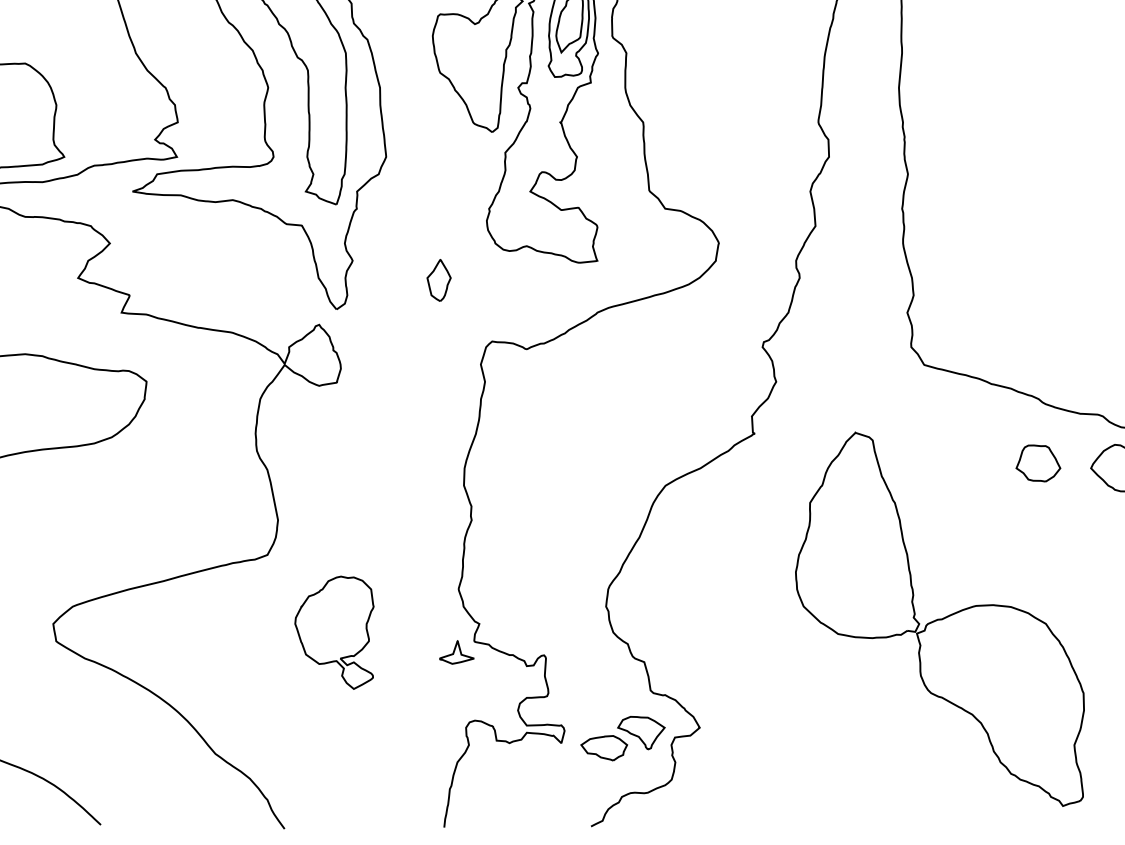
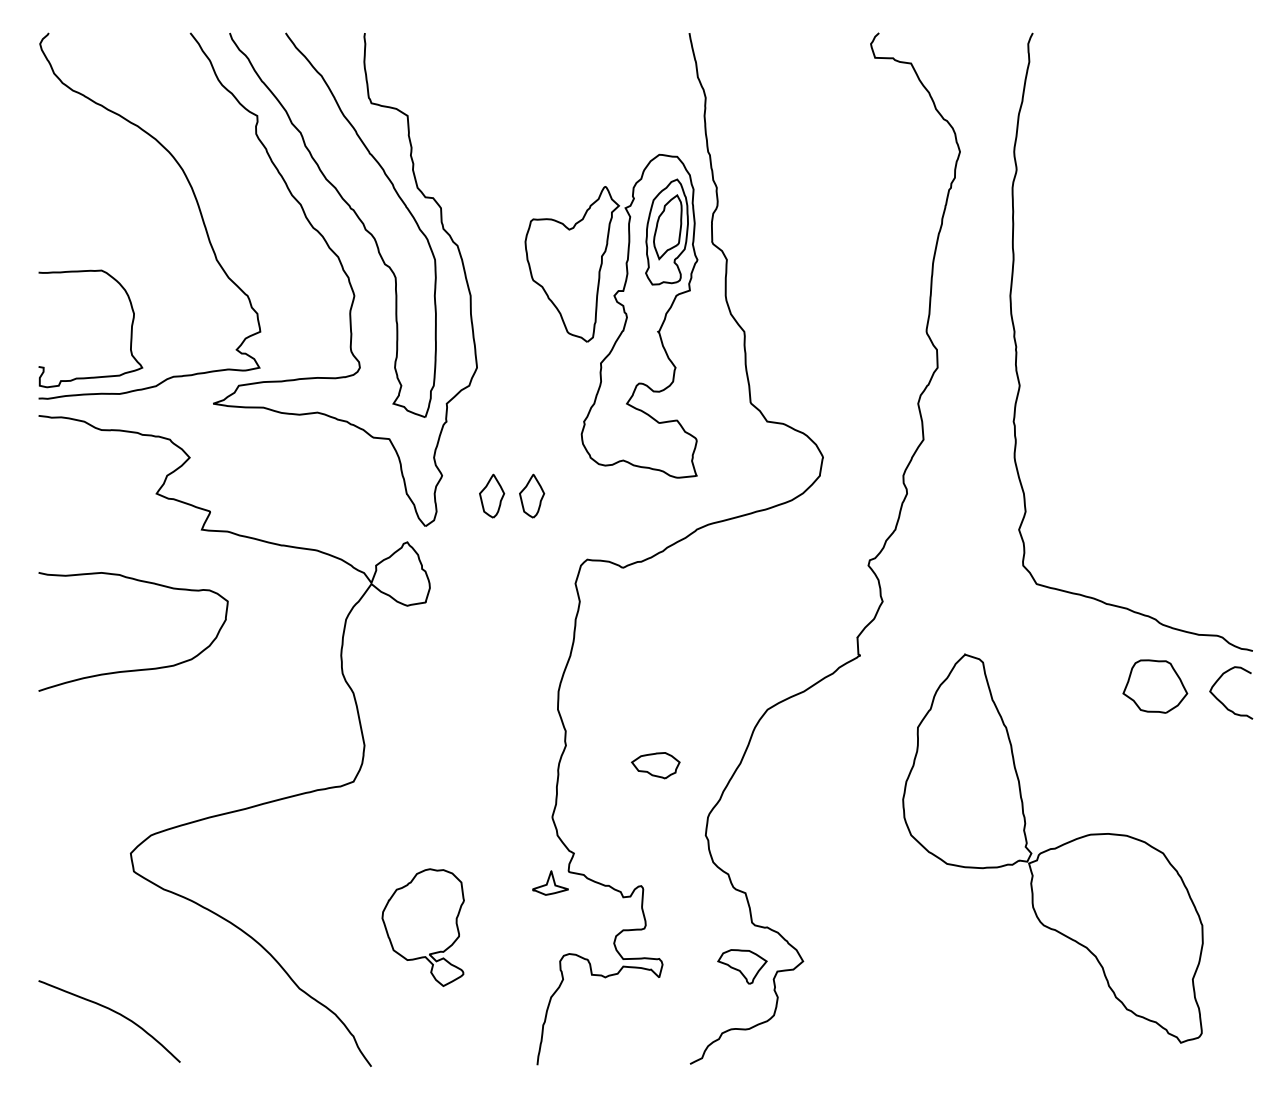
part: (401, 279) -> (492, 495), added
part: (1038, 463) -> (1155, 686), size x1.4
part: (333, 632) -> (422, 927), moved
part: (603, 748) -> (655, 765), moved

